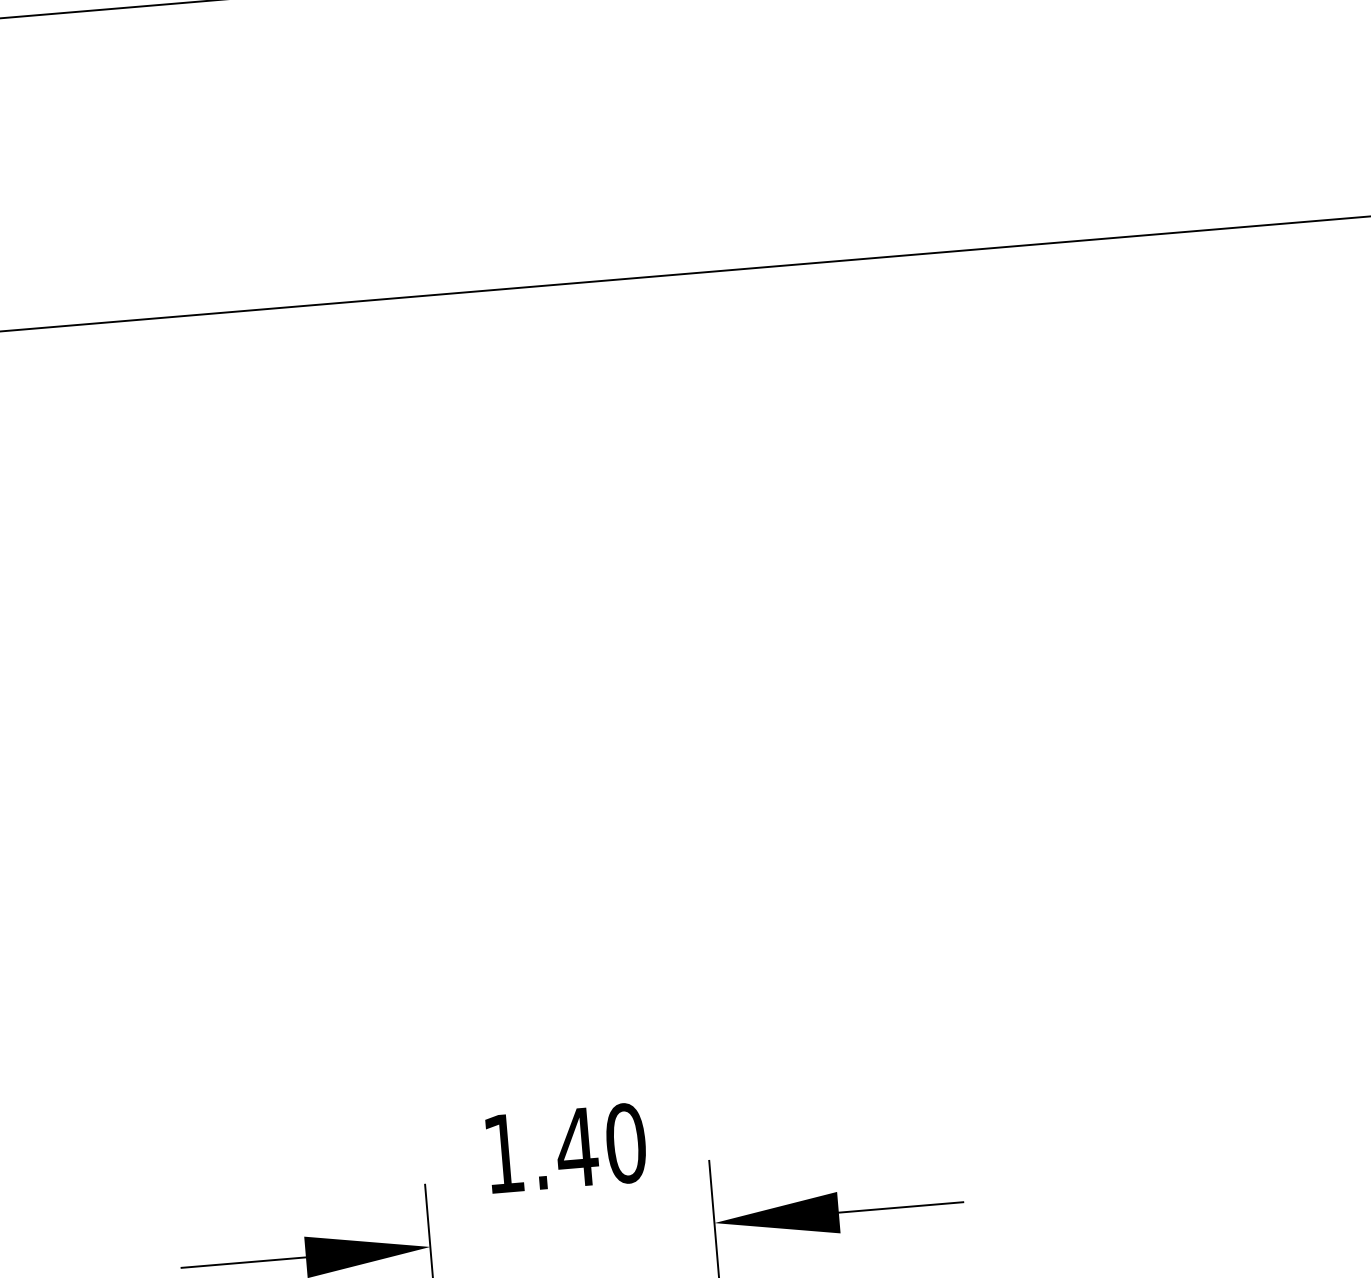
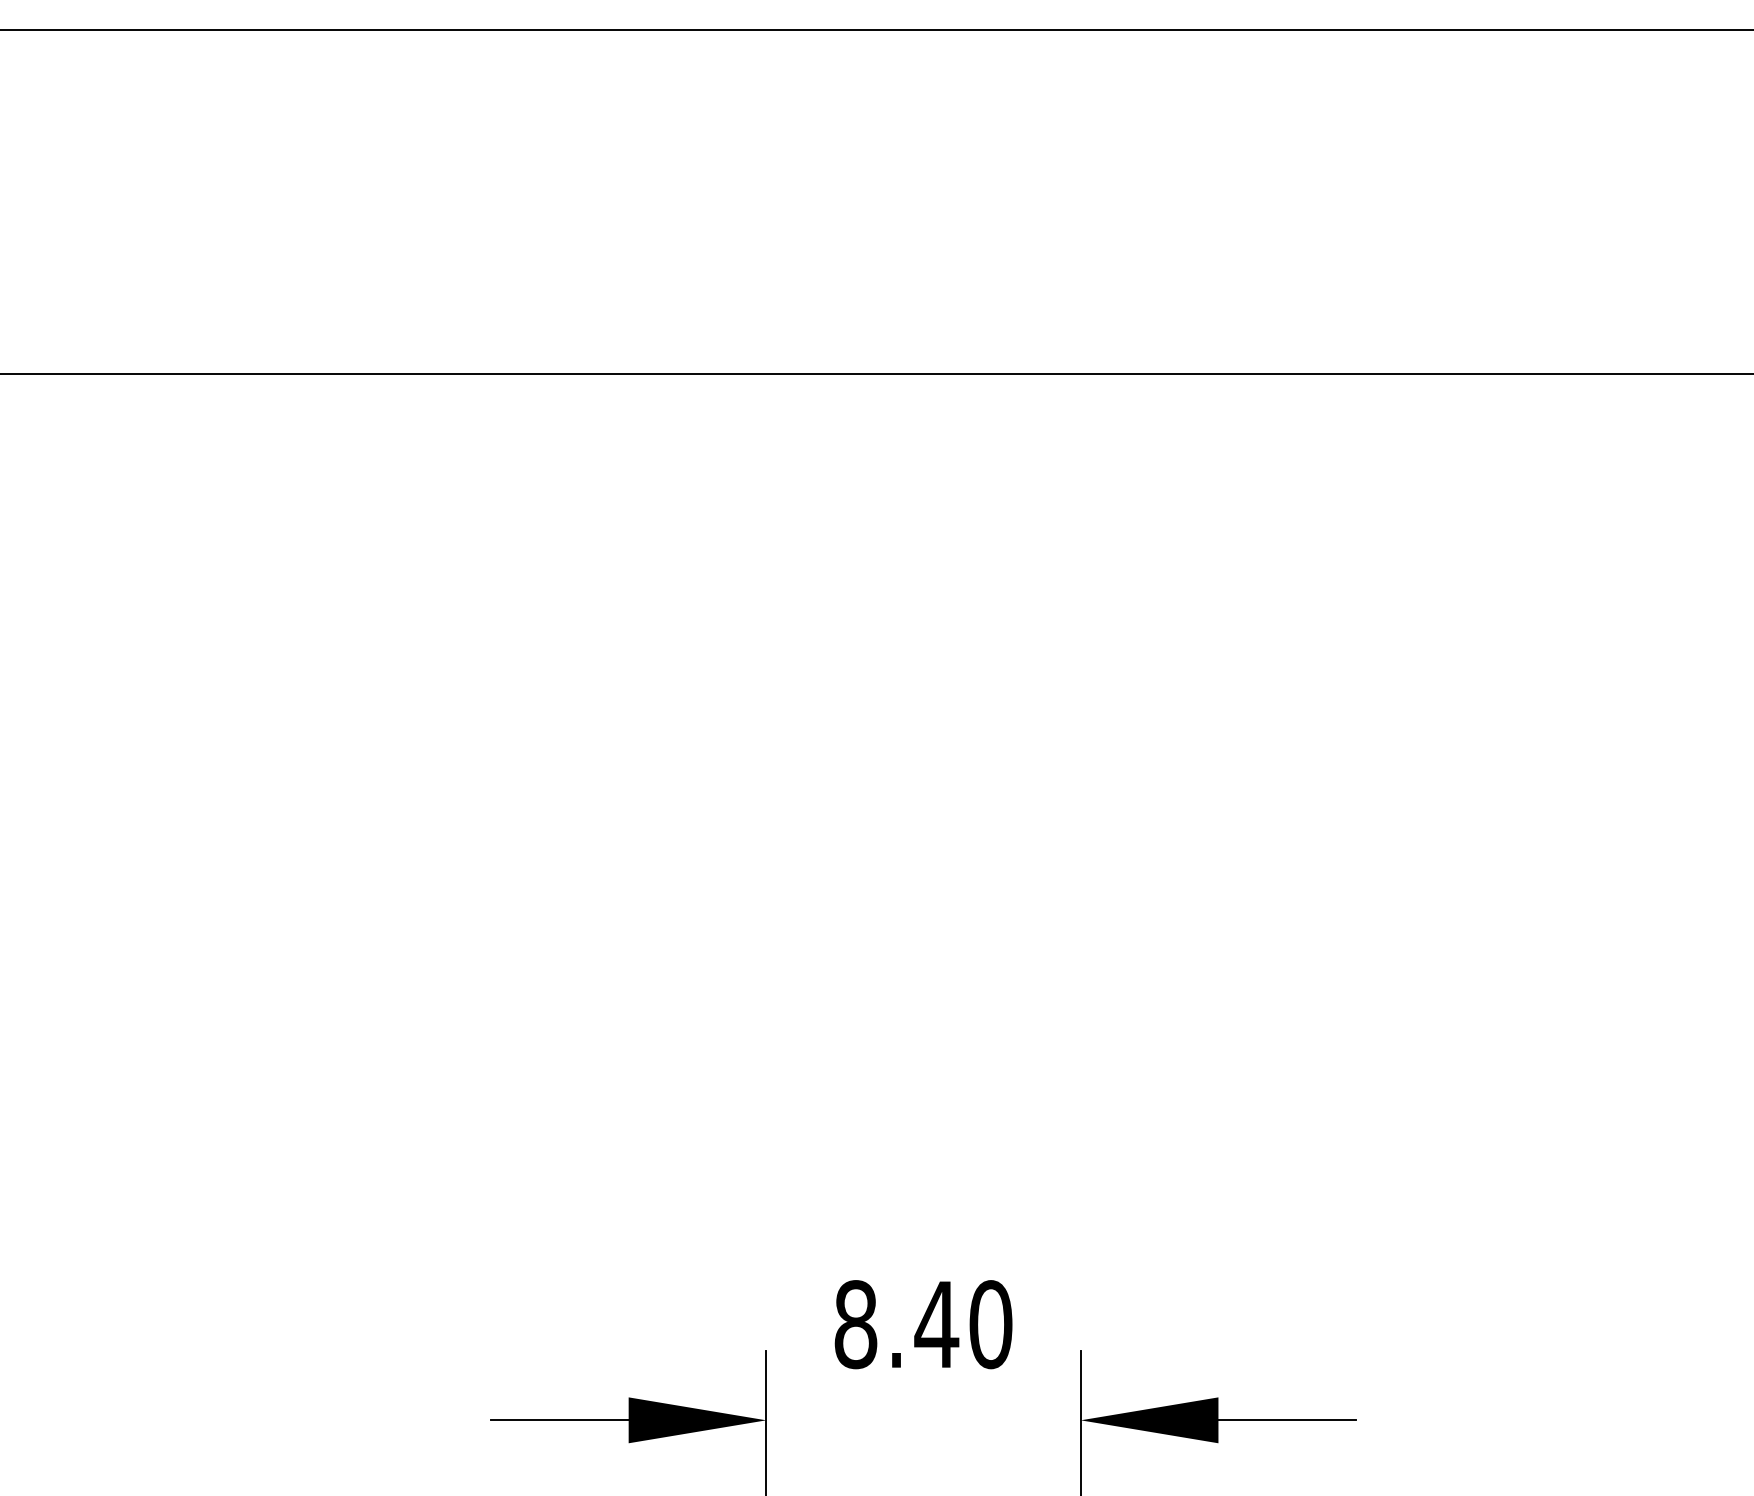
text: (503, 1153) -> (855, 1324), 1.40 -> 8.40

